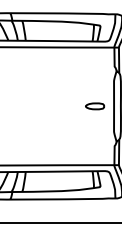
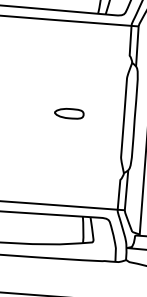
part: (95, 106) -> (70, 113), moved

